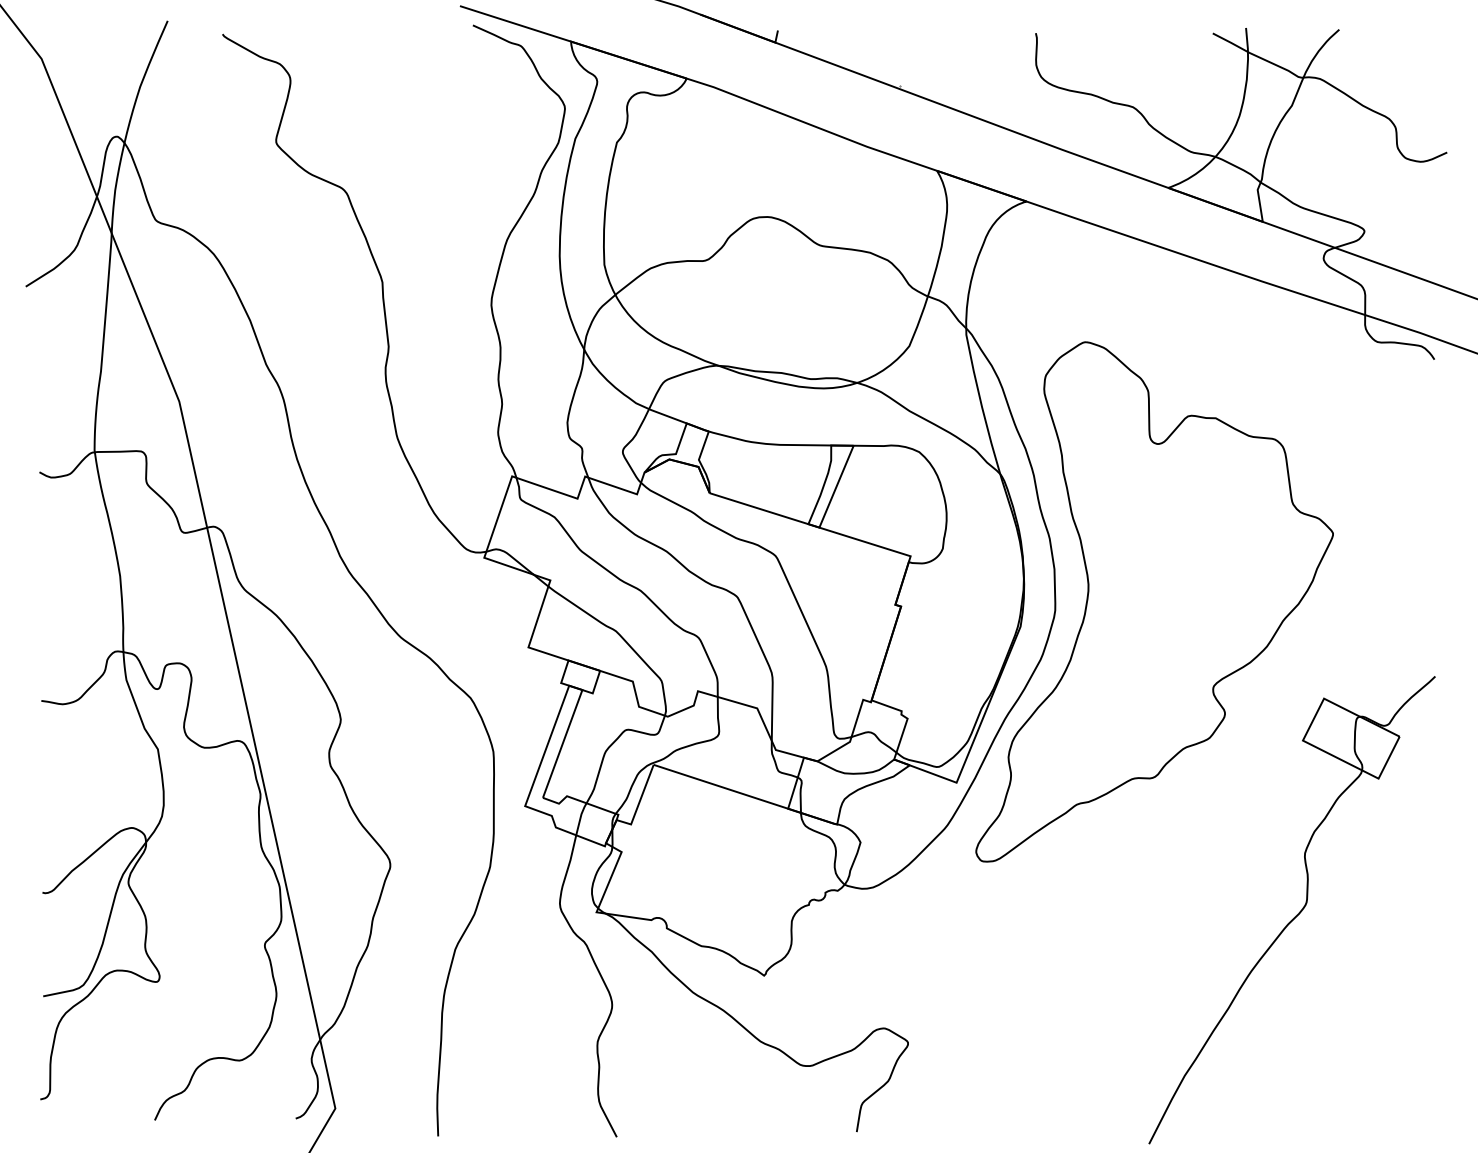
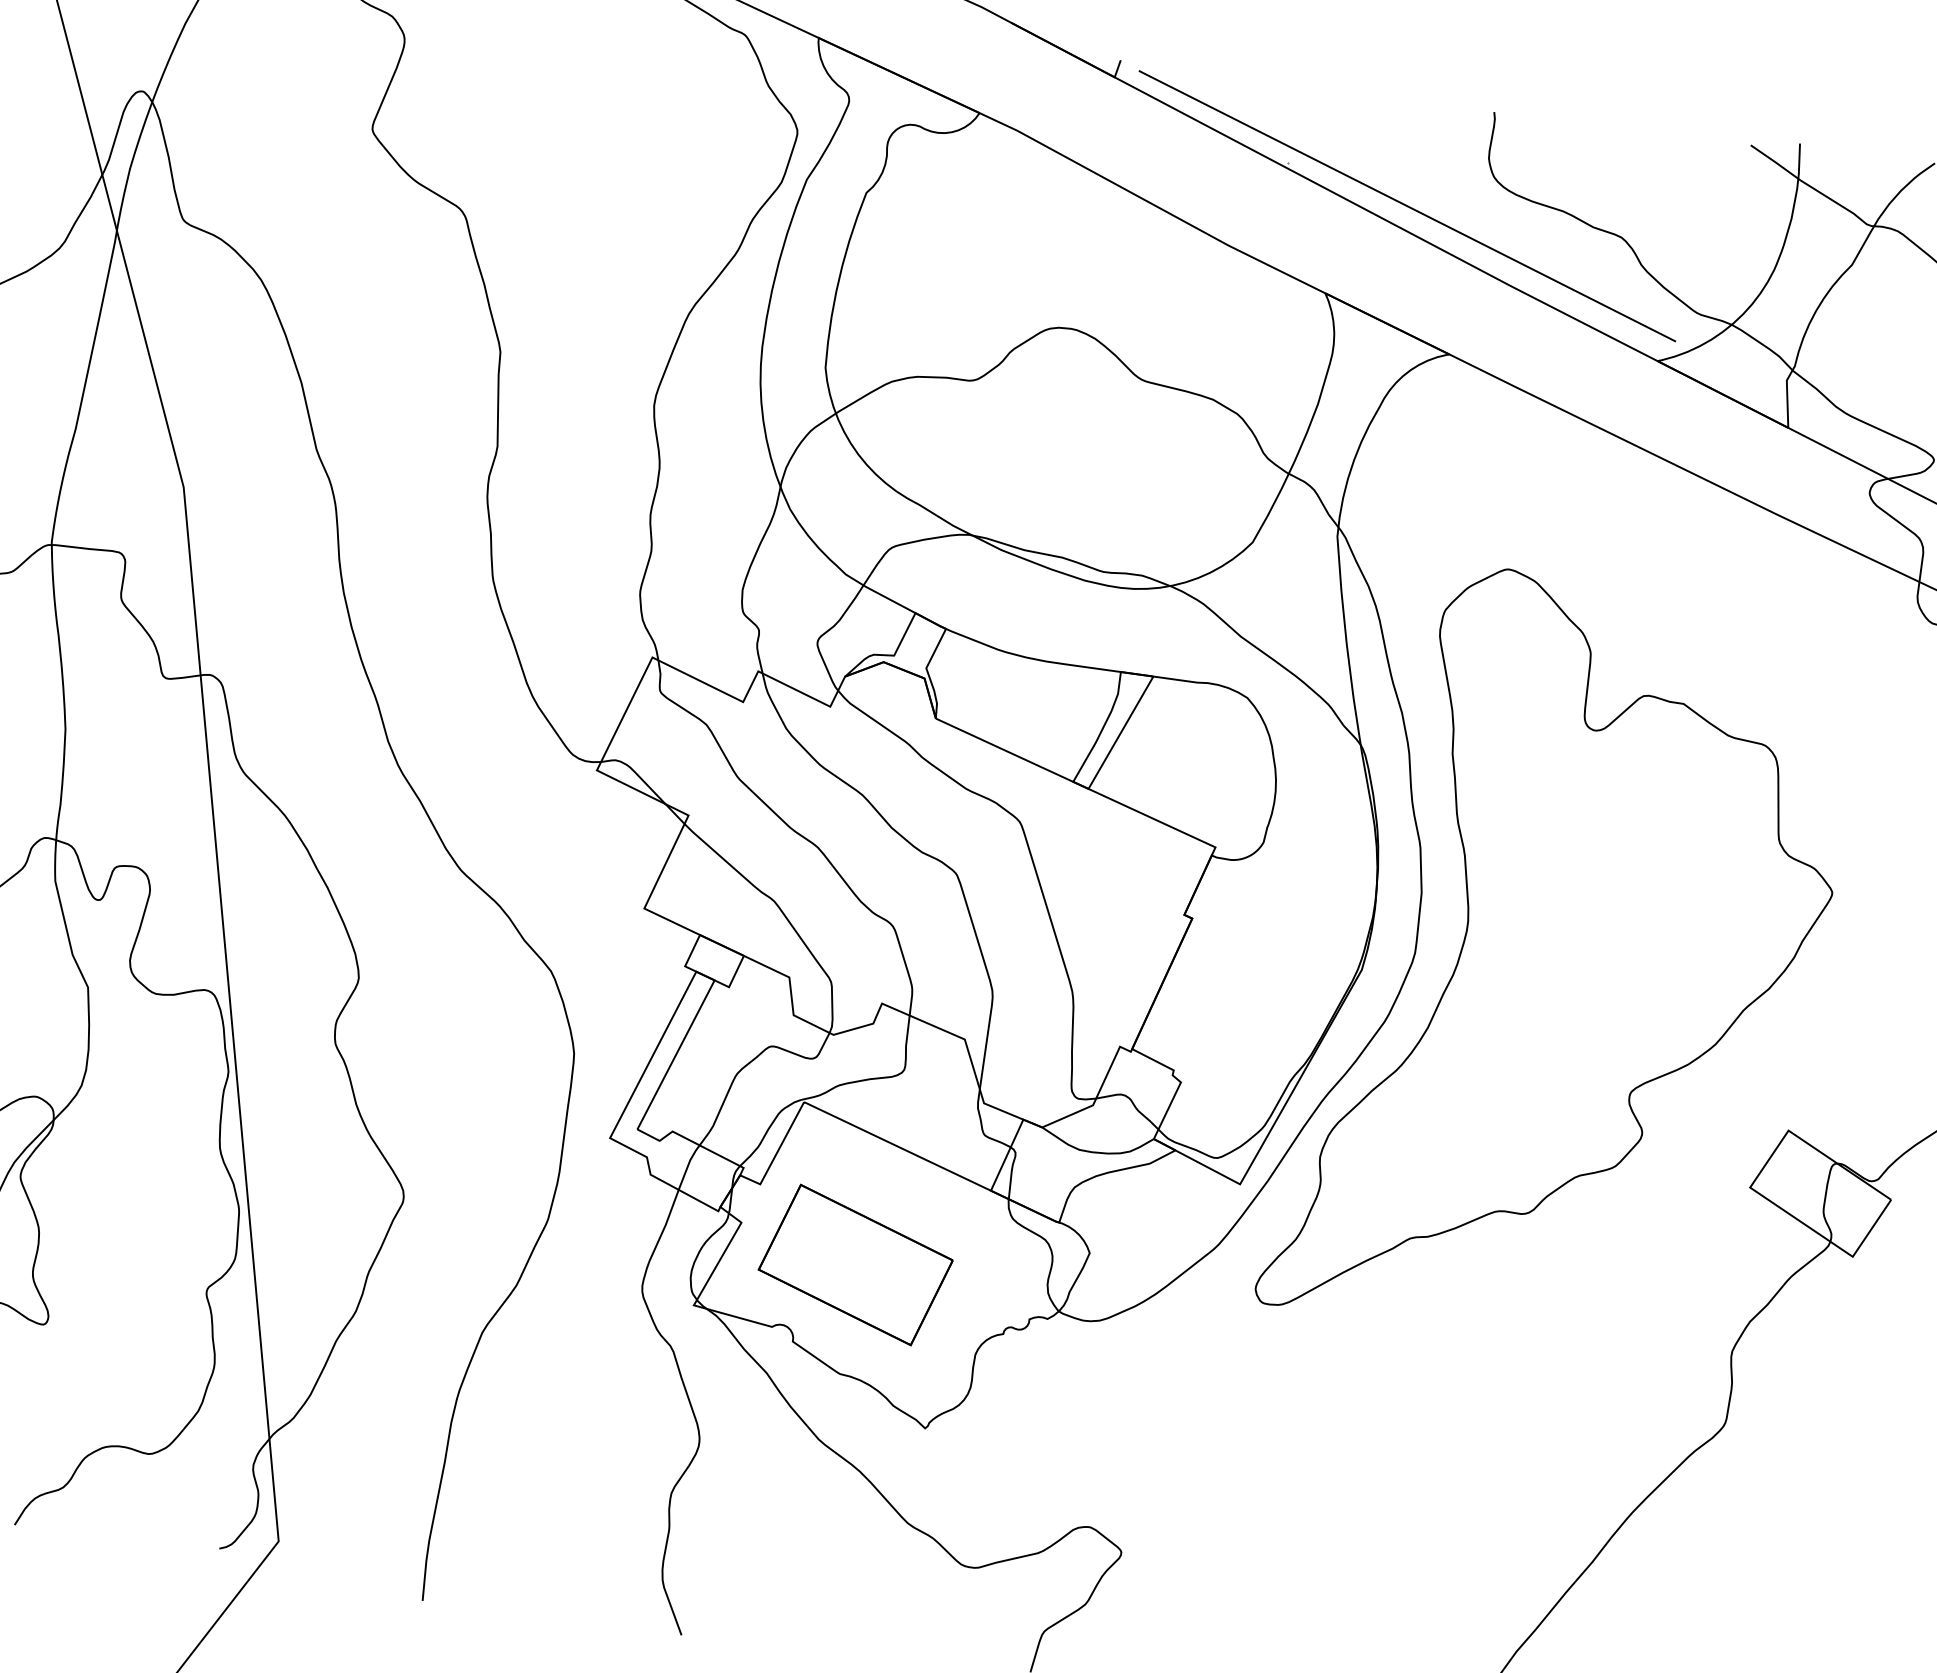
line: (984, 104) -> (1406, 205), added
part: (702, 870) -> (855, 1264), added

